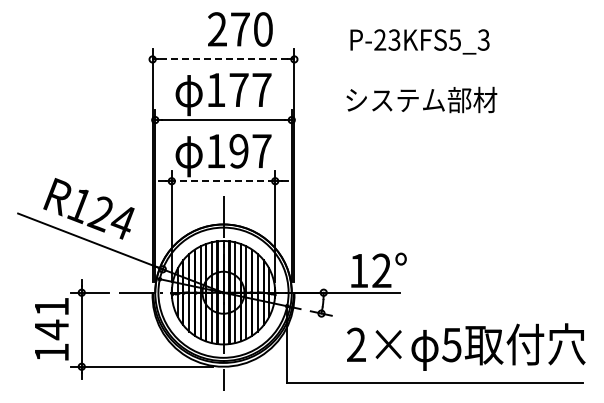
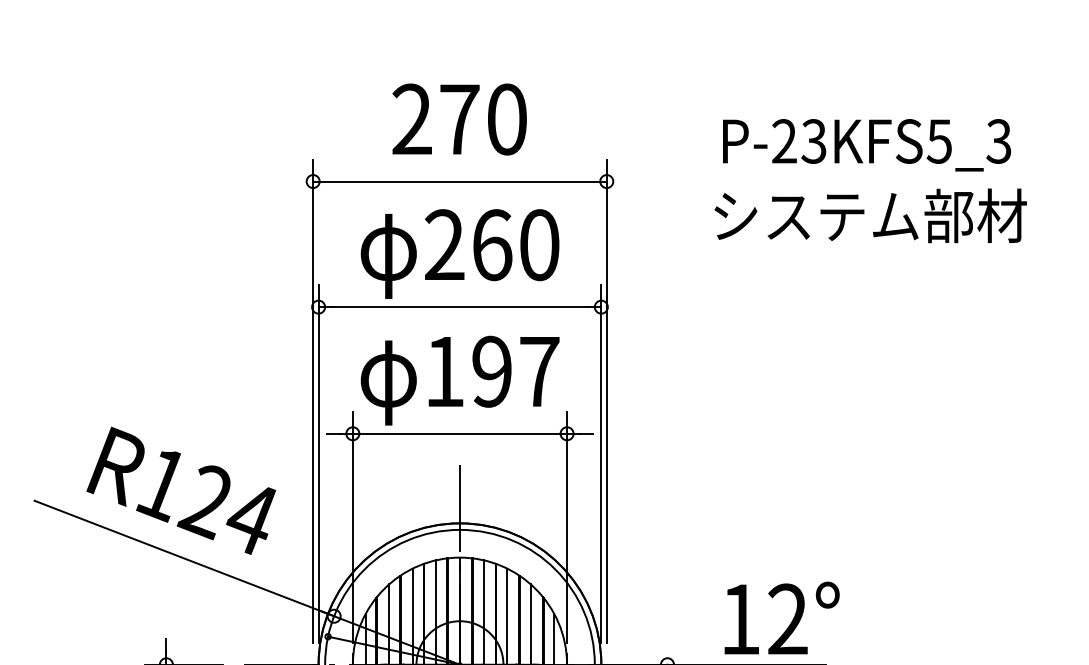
text: (240, 29) -> (459, 119), moved
line: (223, 59) -> (459, 181), dashed -> solid
text: (238, 89) -> (491, 243), 177 -> 260
text: (421, 99) -> (870, 214), moved
line: (223, 181) -> (459, 434), dashed -> solid

